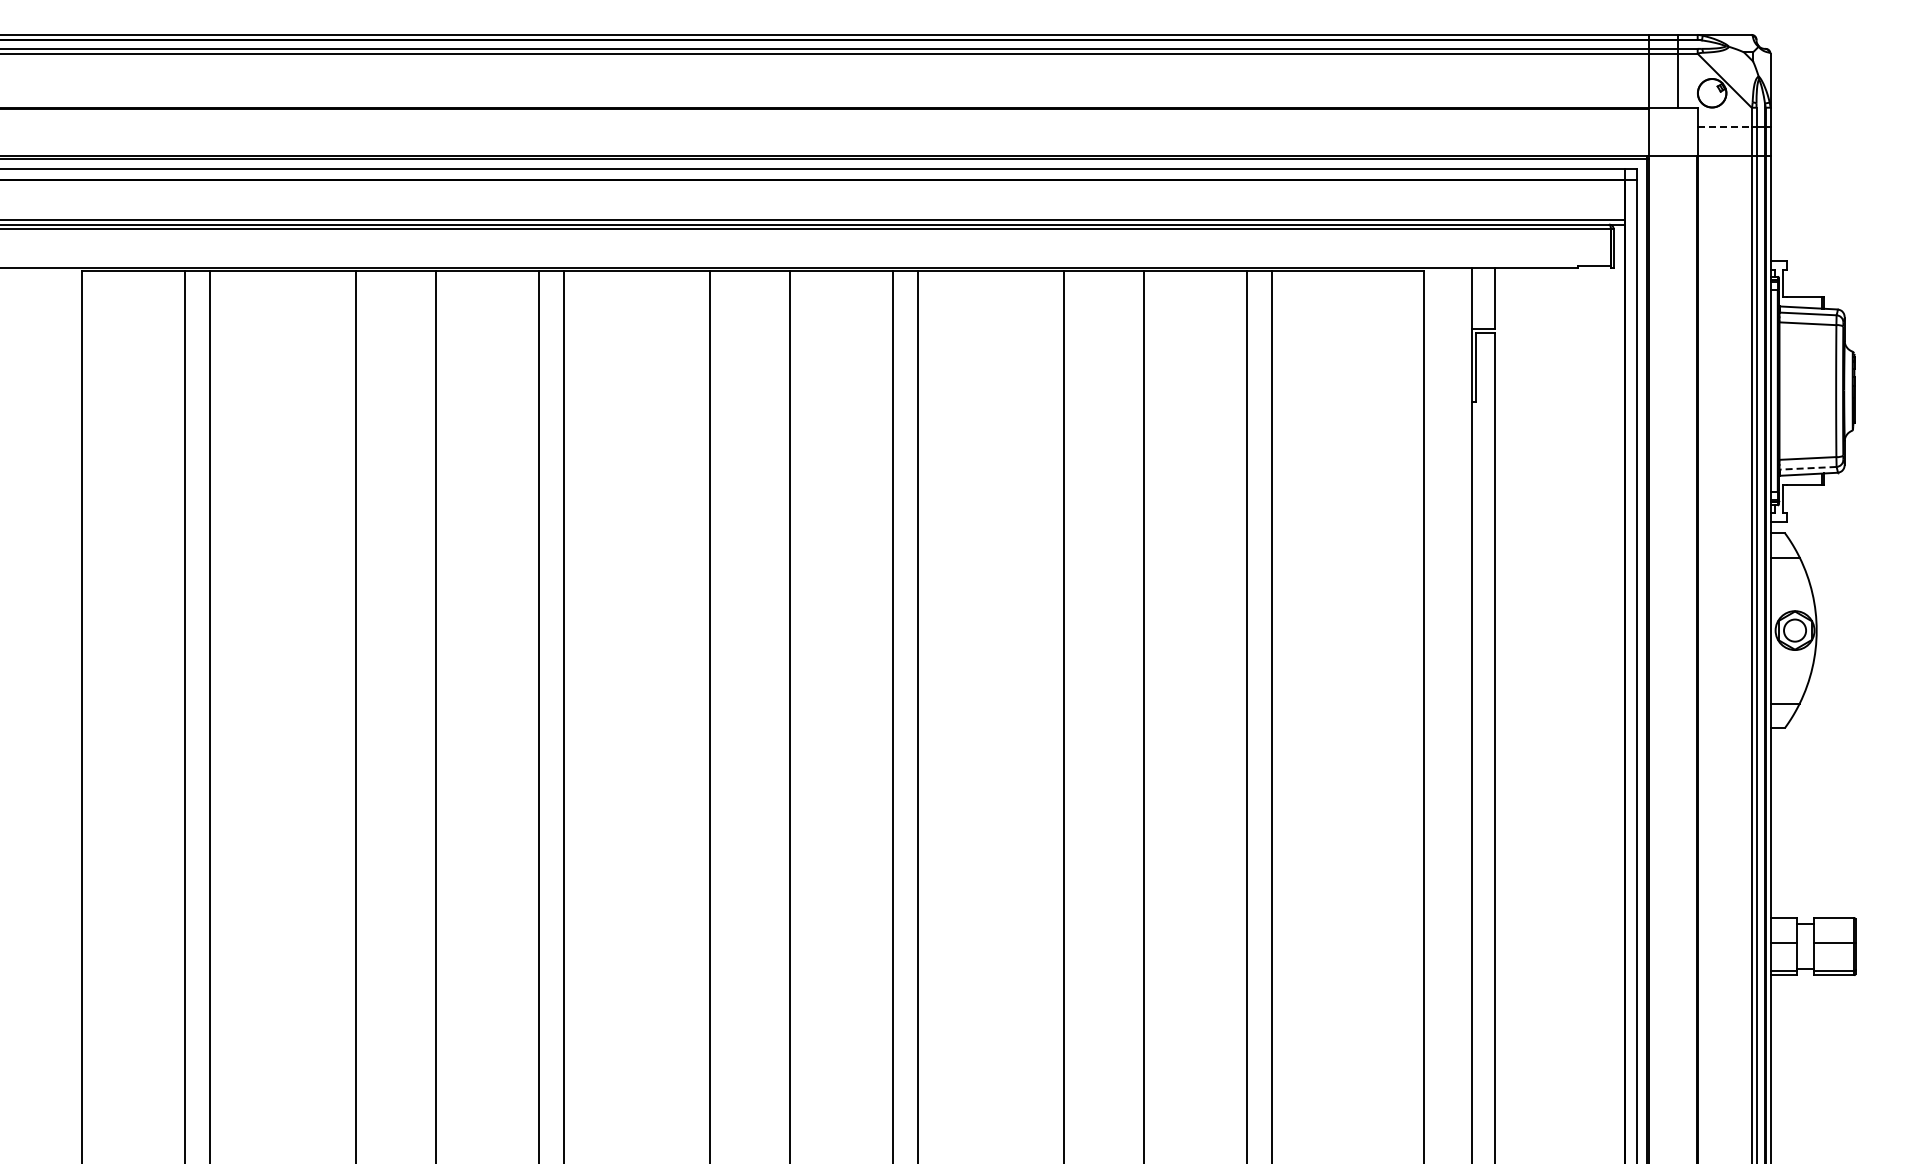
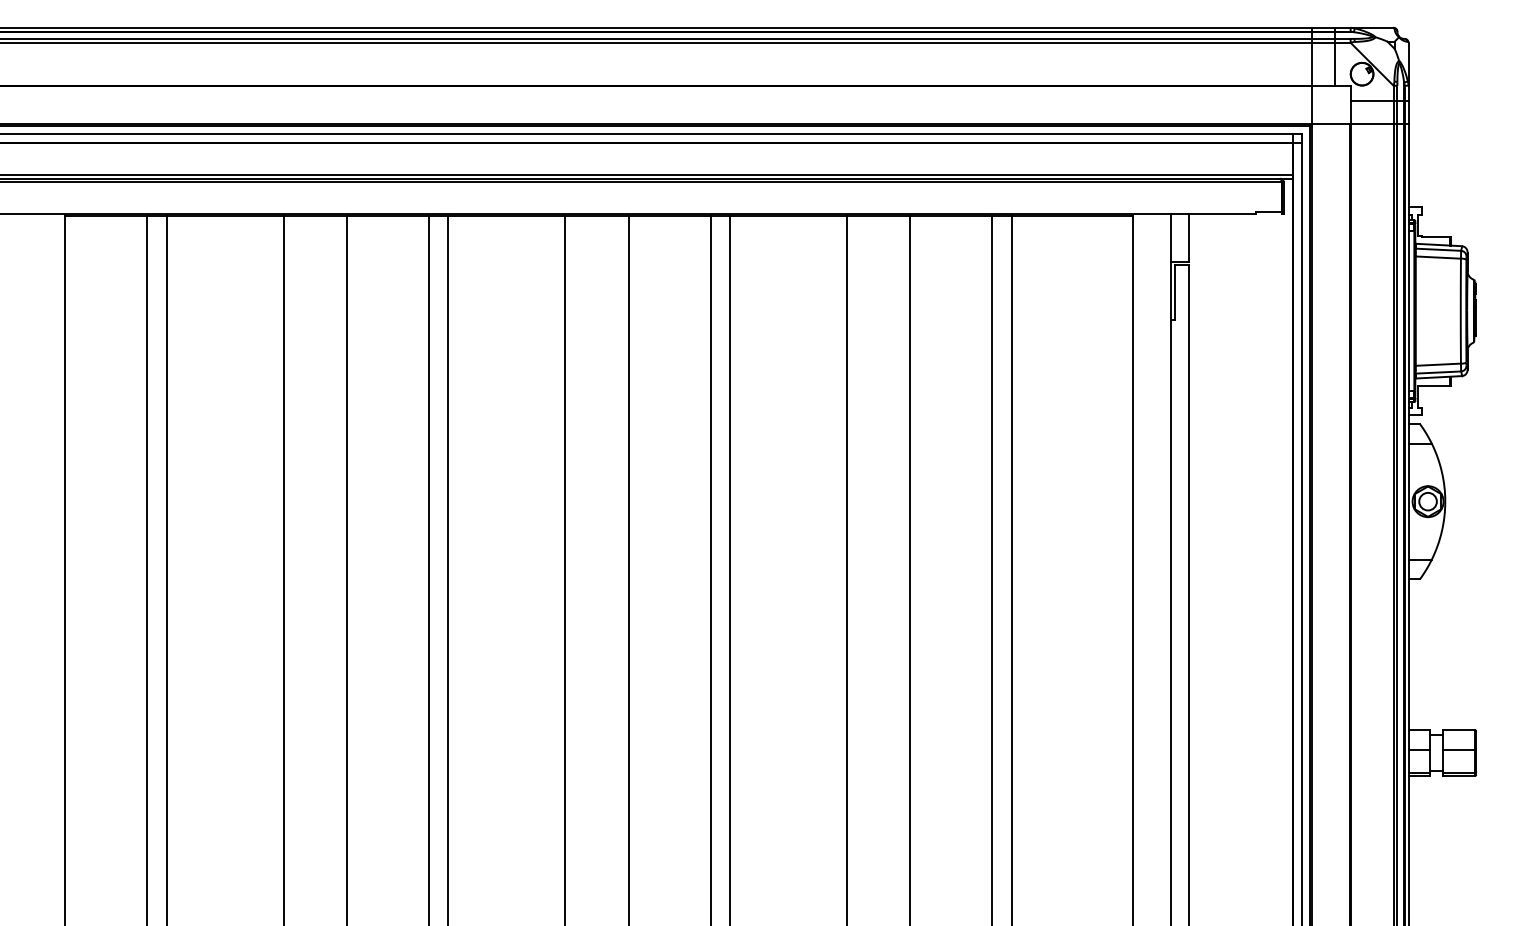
line: (1725, 127) -> (1372, 101), dashed -> solid
line: (1808, 468) -> (1438, 372), dashed -> solid

